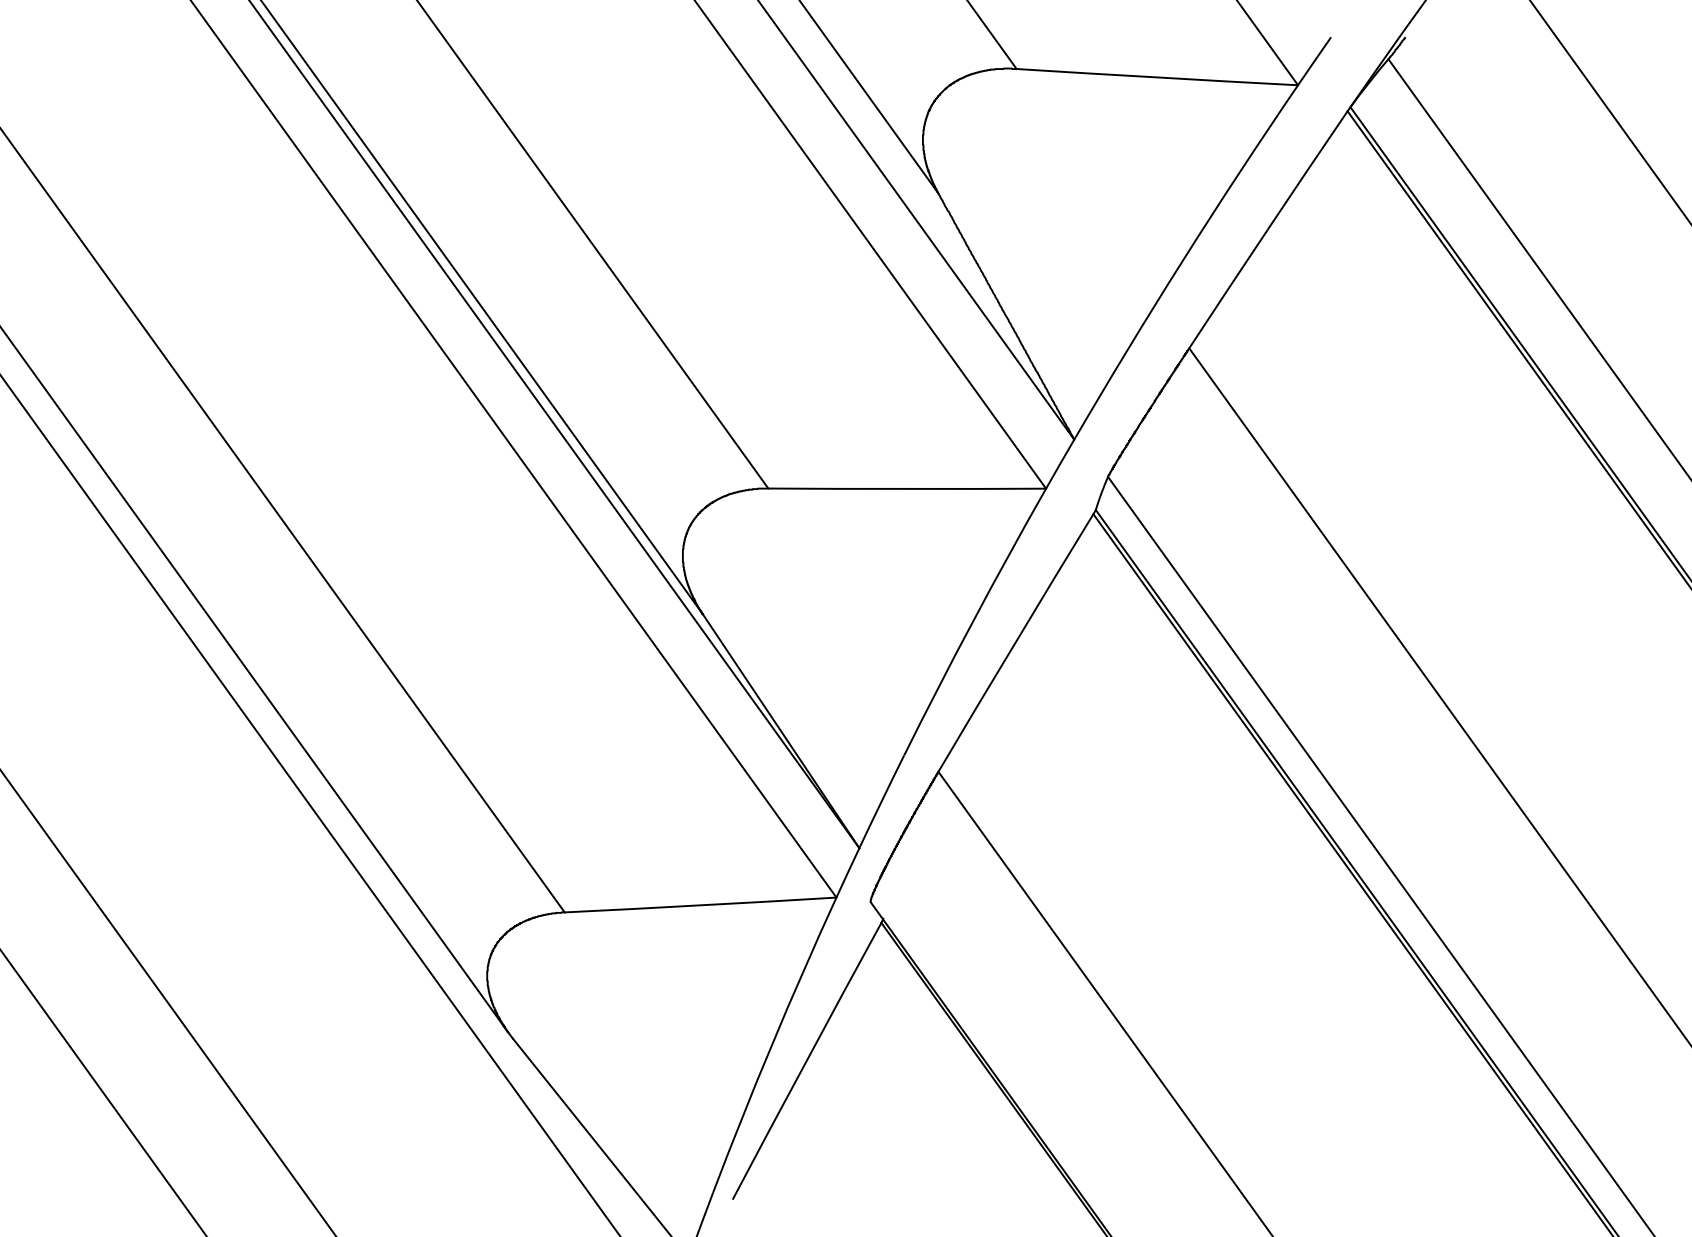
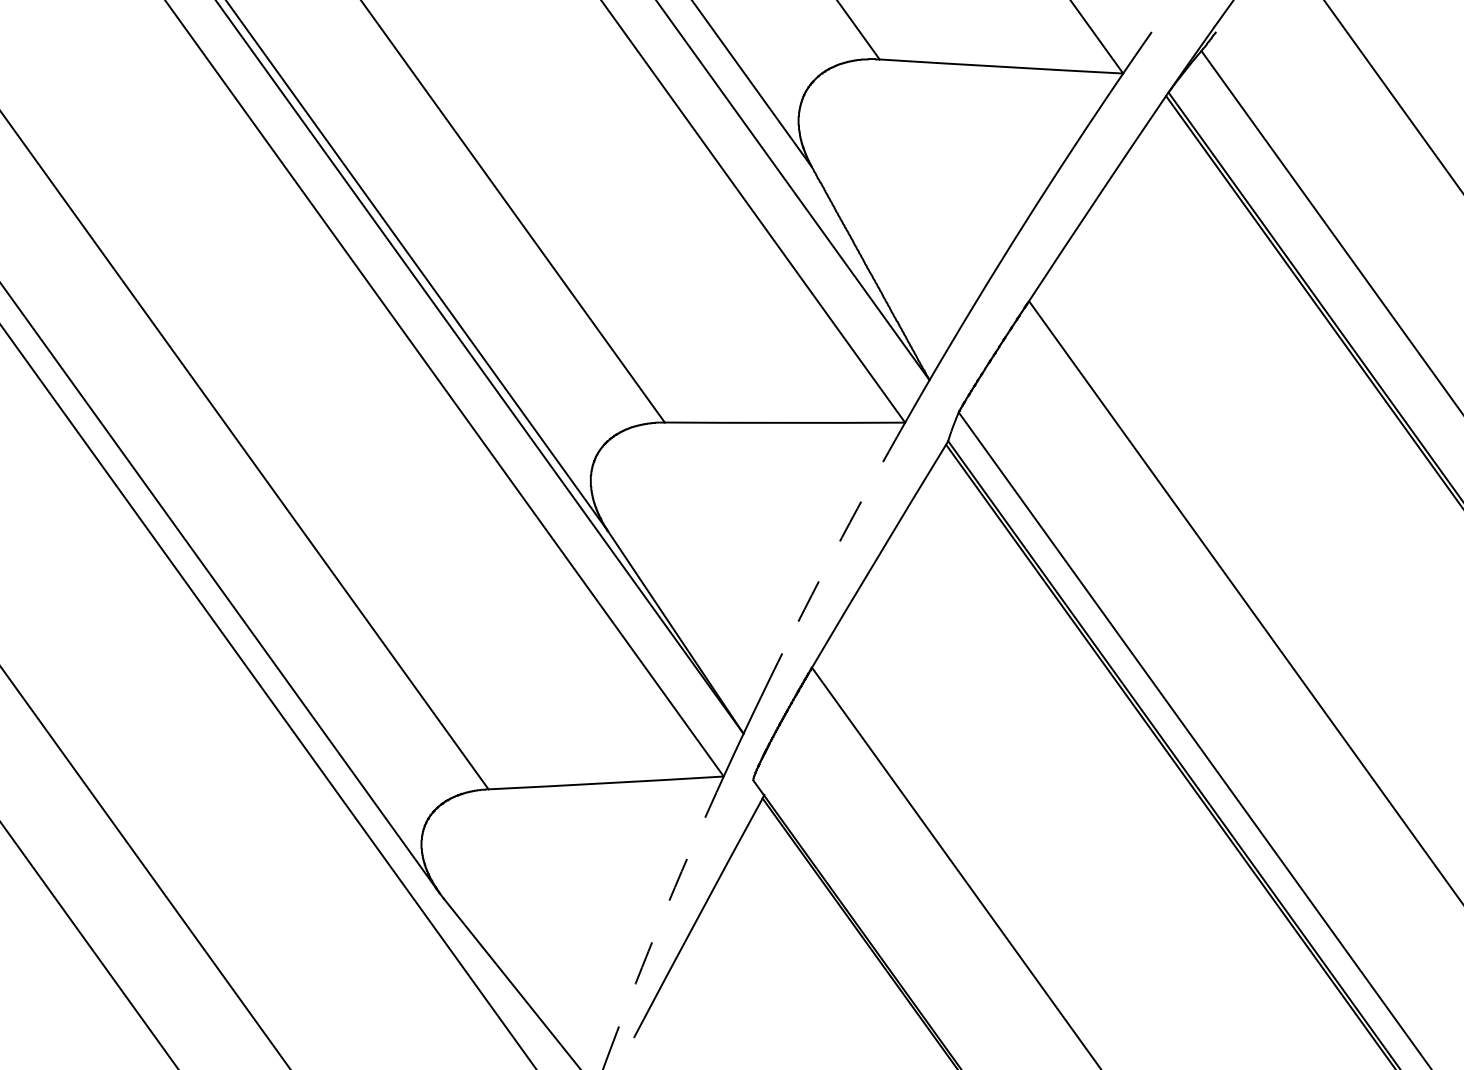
arc: (973, 621) -> (842, 537), solid -> dashed
arc: (772, 1044) -> (668, 903), solid -> dashed

